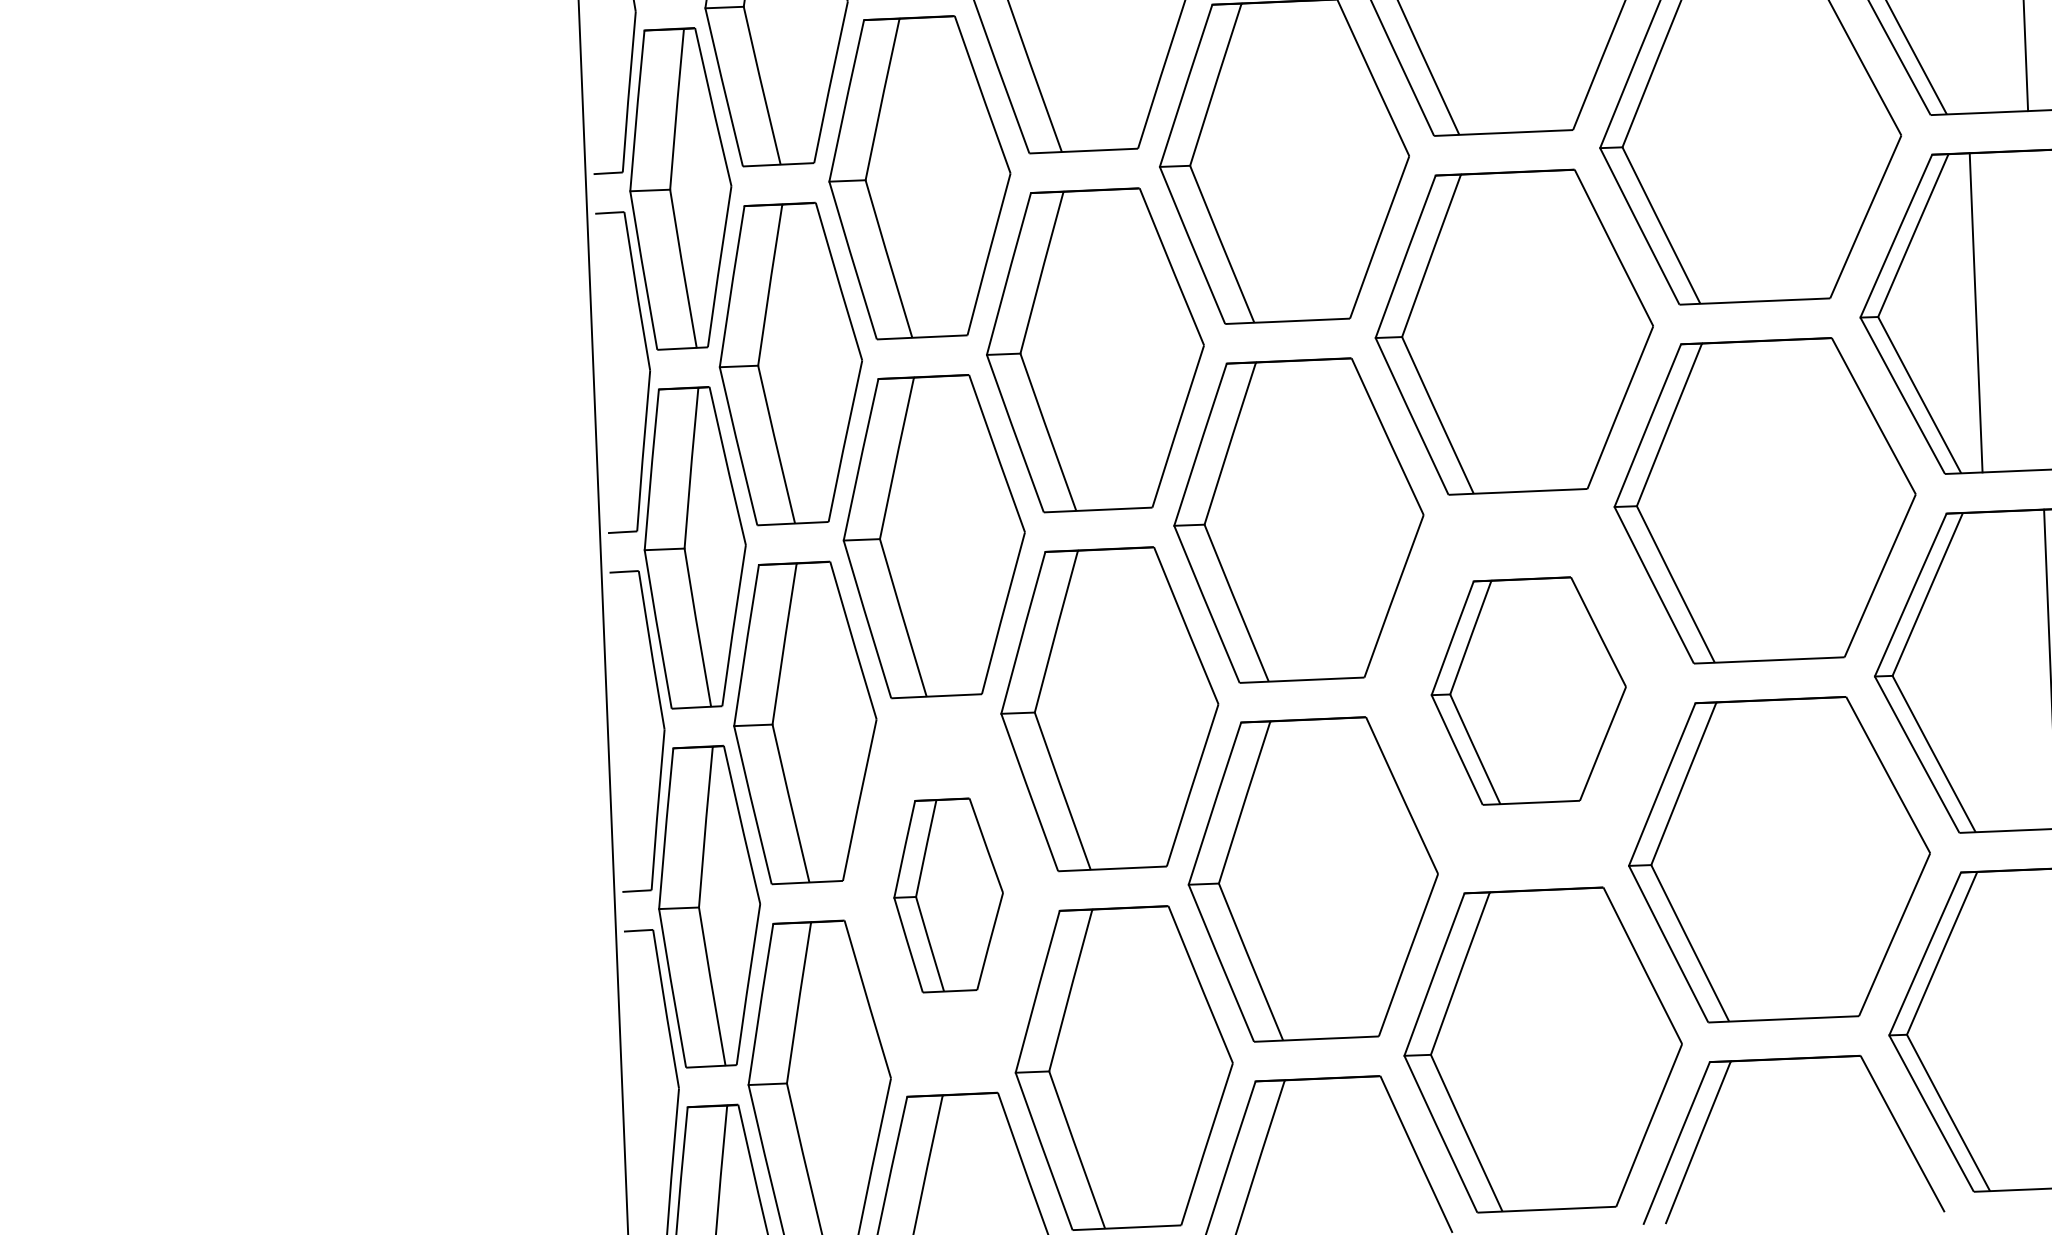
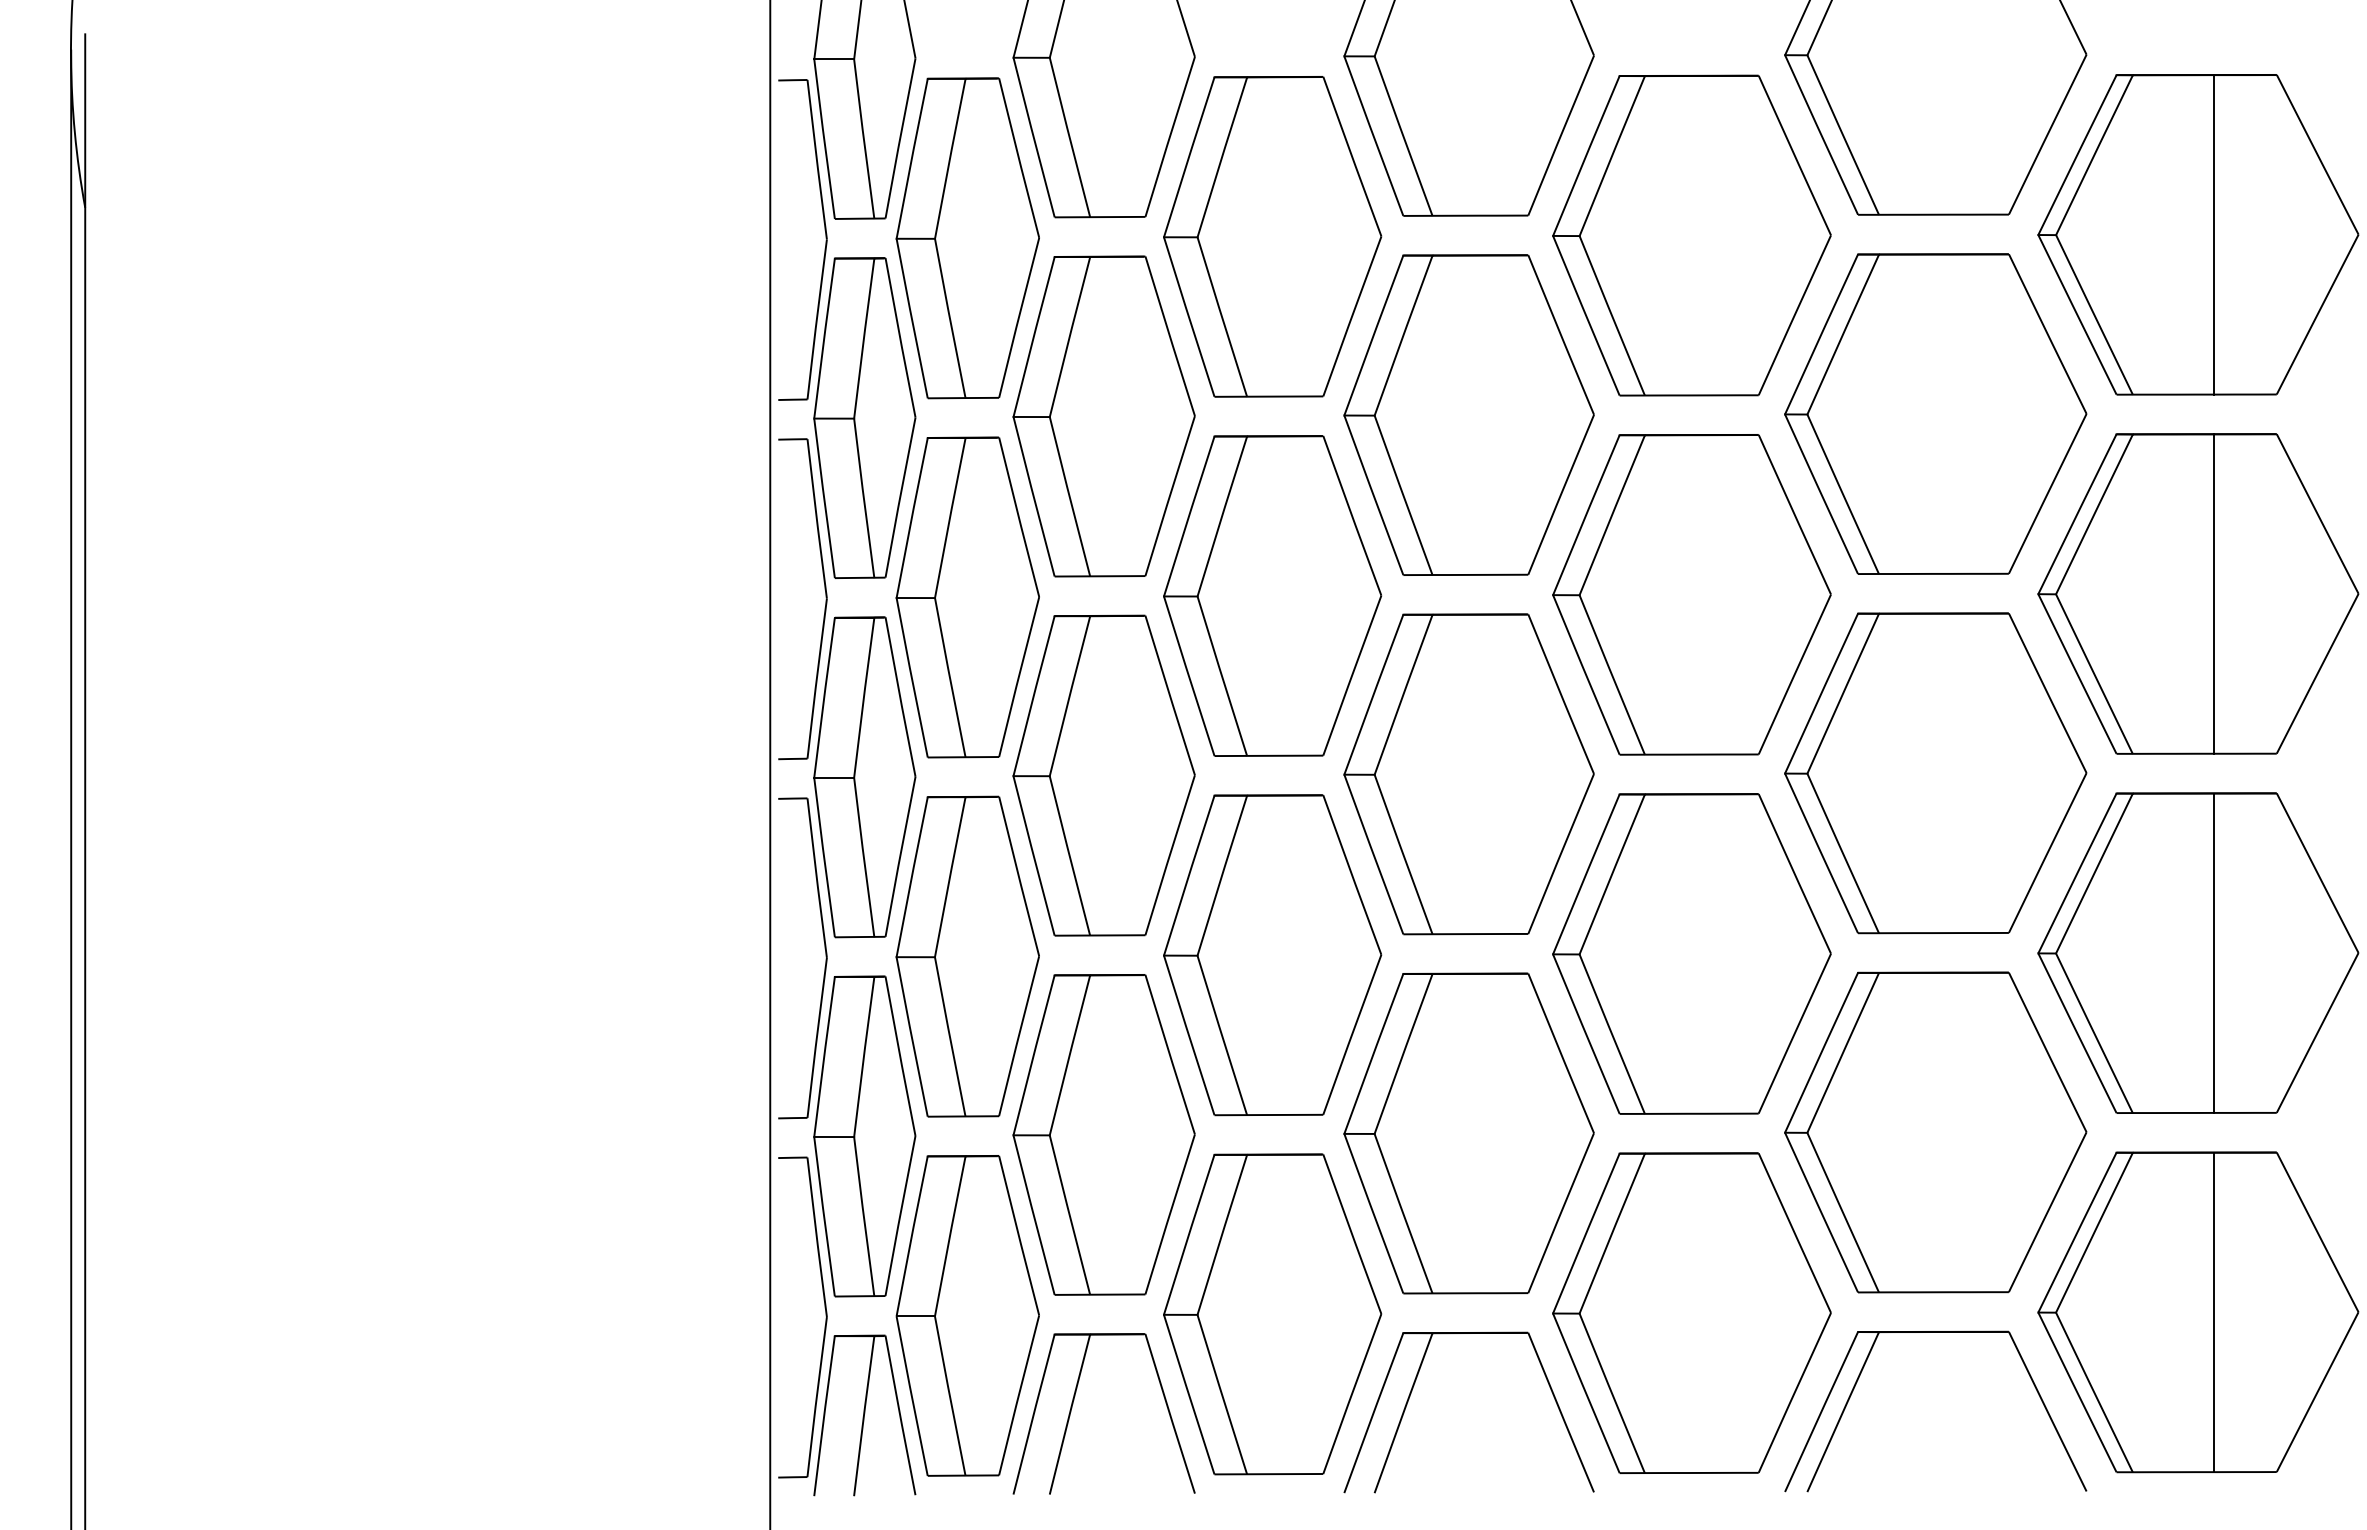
line: (1976, 312) -> (2214, 593), moved
part: (1528, 690) -> (1691, 953), size x1.43
part: (948, 894) -> (1103, 1134), size x1.67

